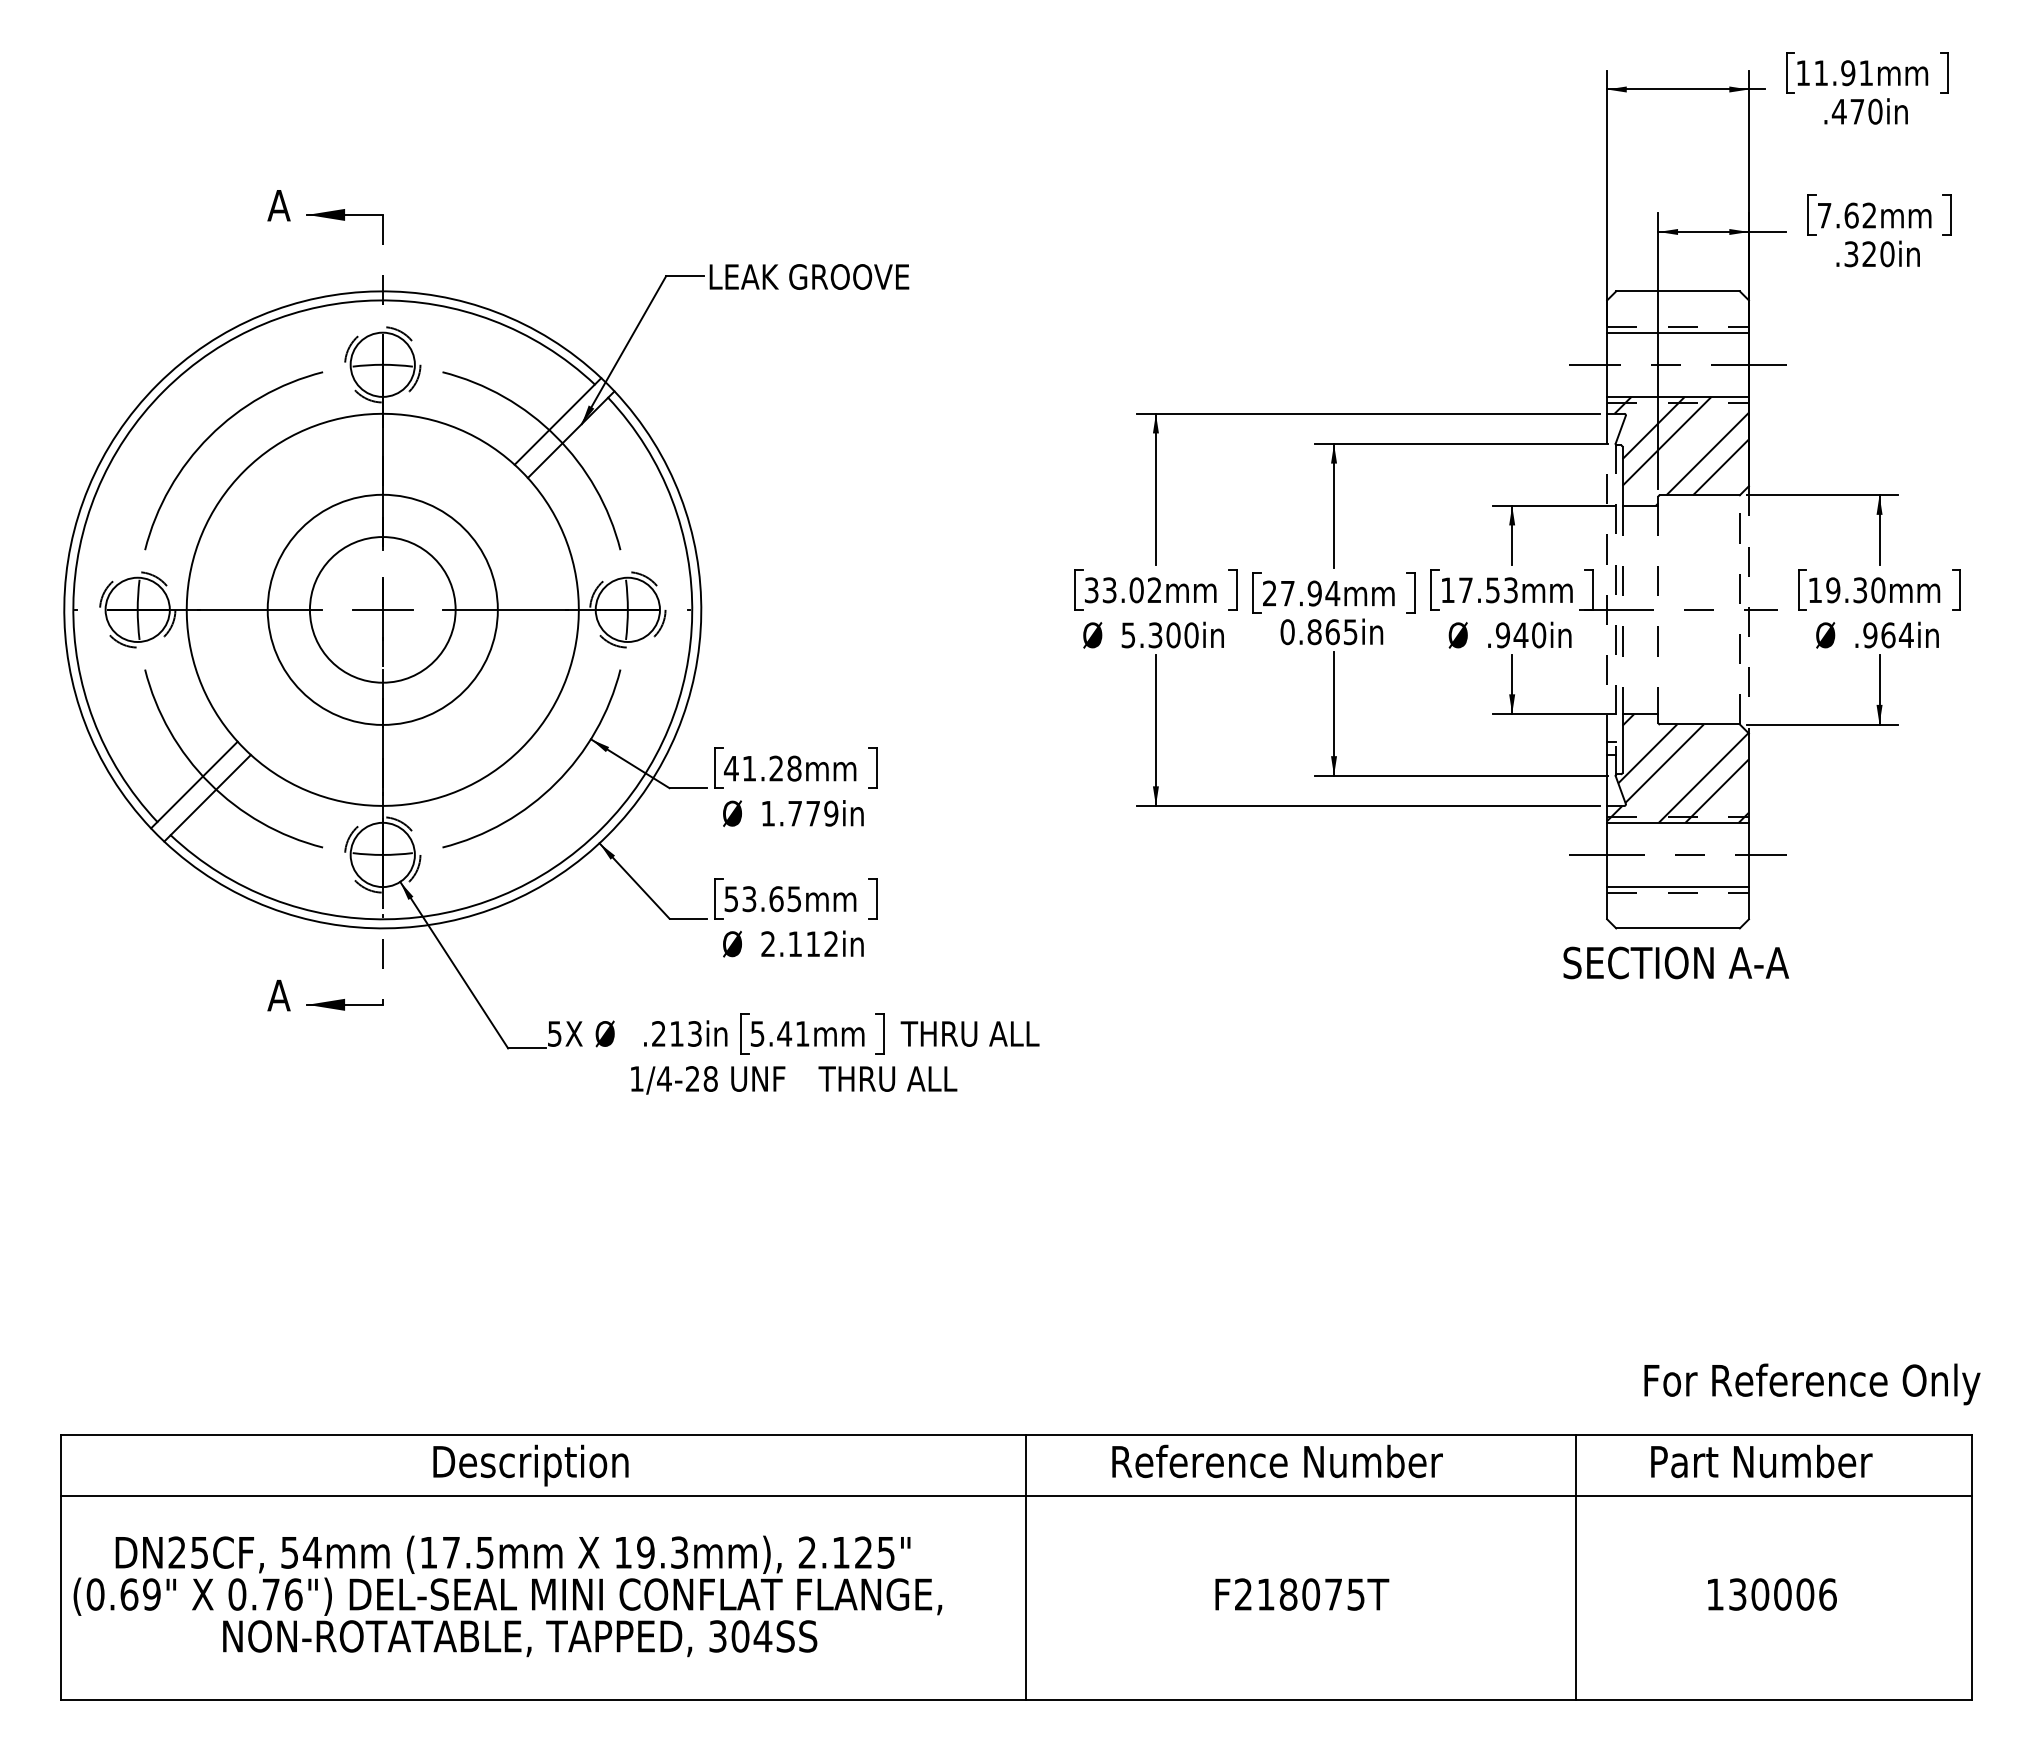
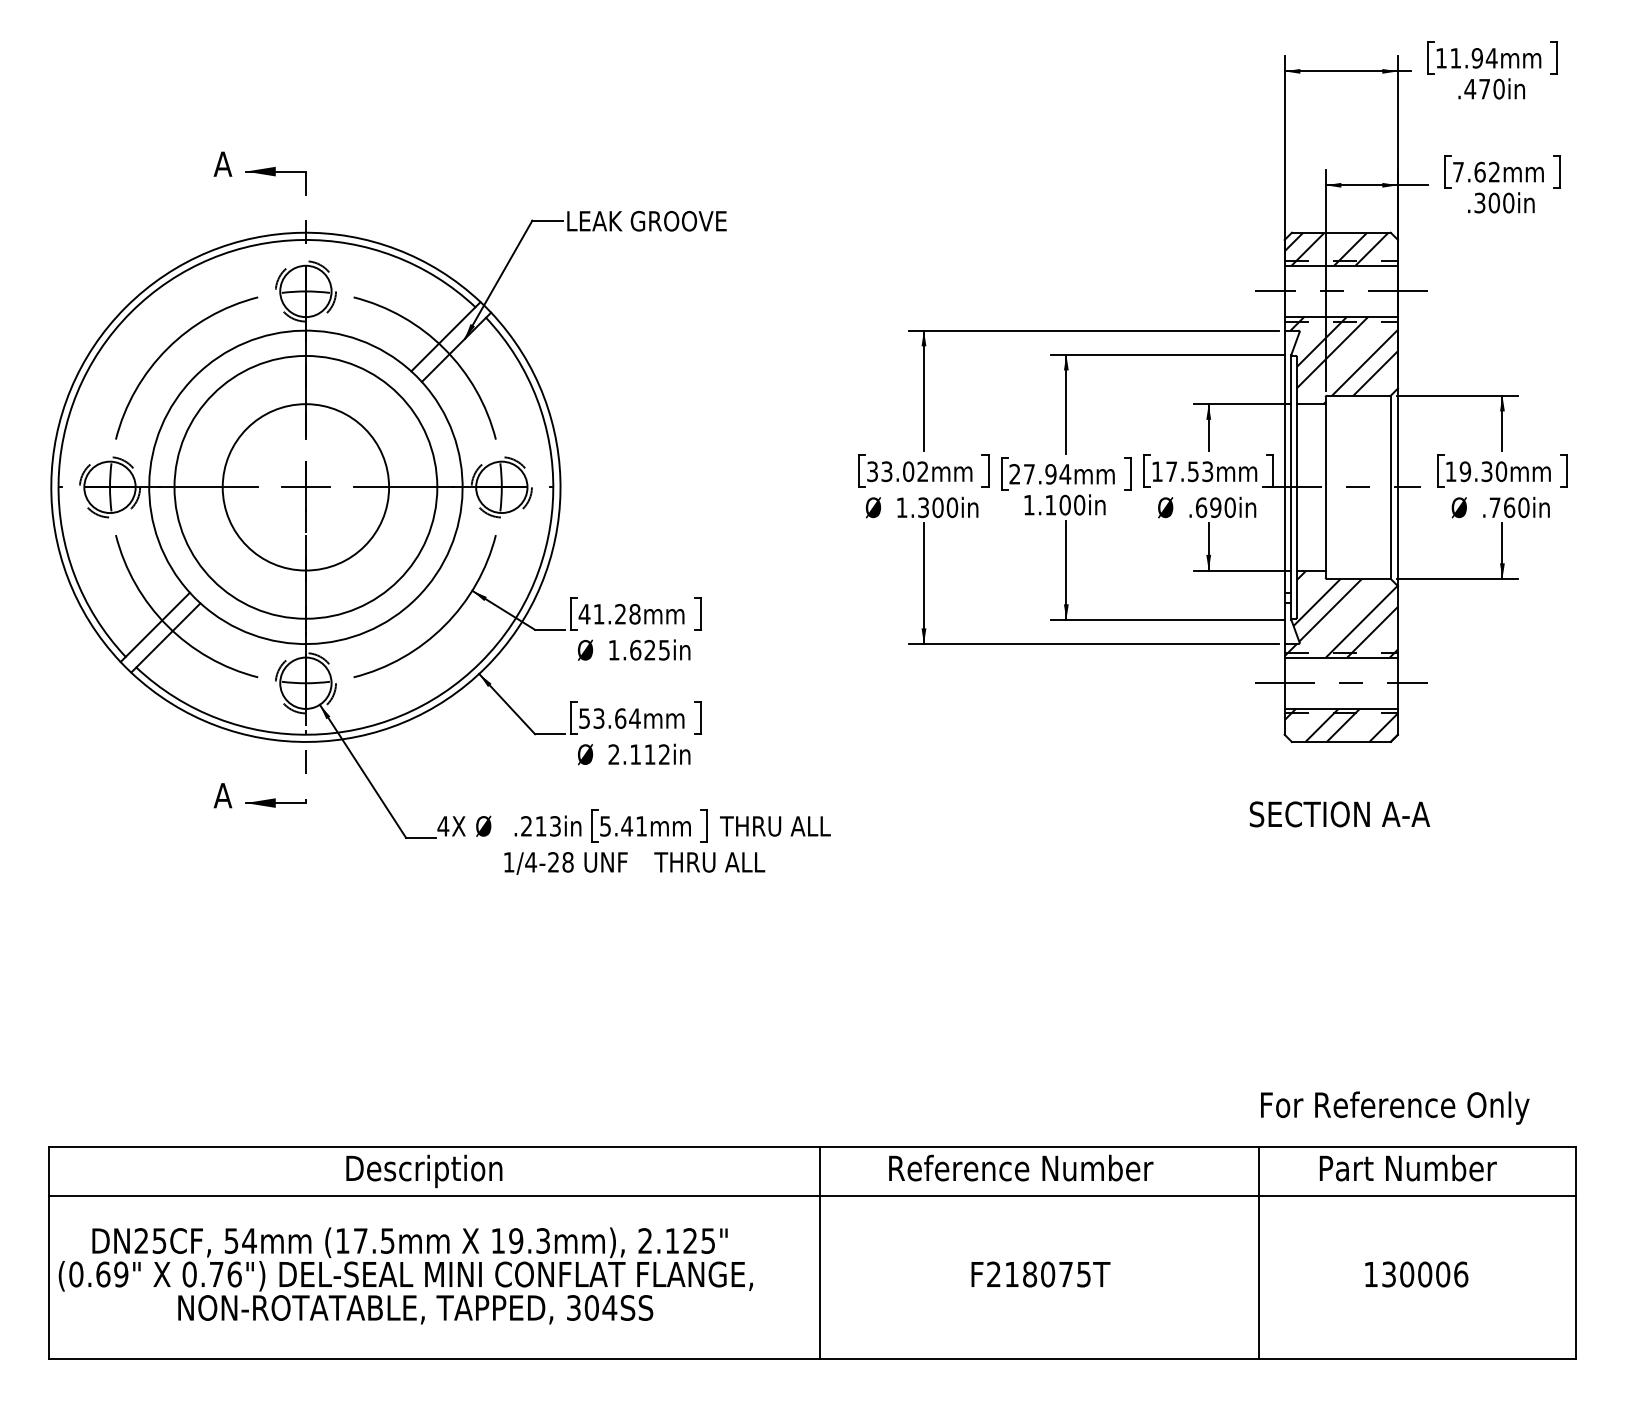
text: (1865, 72) -> (1491, 57), 11.91mm -> 11.94mm
text: (1869, 254) -> (1494, 203), .320in -> .300in
hatch: (1672, 311) -> (1336, 248), added
line: (1607, 577) -> (1284, 461), dashed -> solid
circle: (382, 609) -> (305, 487), size x1.43
circle: (382, 609) -> (305, 487), size x1.43
line: (1615, 609) -> (1291, 487), dashed -> solid
line: (1739, 609) -> (1390, 487), dashed -> solid
line: (1748, 609) -> (1397, 487), dashed -> solid
line: (1622, 610) -> (1296, 487), dashed -> solid
line: (1658, 610) -> (1325, 487), dashed -> solid
text: (1318, 632) -> (1053, 505), 0.865in -> 1.100in
text: (1128, 635) -> (902, 507), 5.300in -> 1.300in
text: (1512, 635) -> (1209, 507), .940in -> .690in
text: (1888, 635) -> (1509, 507), .964in -> .760in
text: (813, 813) -> (650, 650), 1.779in -> 1.625in
text: (794, 899) -> (635, 718), 53.65mm -> 53.64mm
hatch: (1677, 907) -> (1340, 725), added
text: (1676, 962) -> (1340, 814), moved
text: (554, 1033) -> (443, 826), 5 -> 4
text: (1812, 1384) -> (1395, 1108), moved

